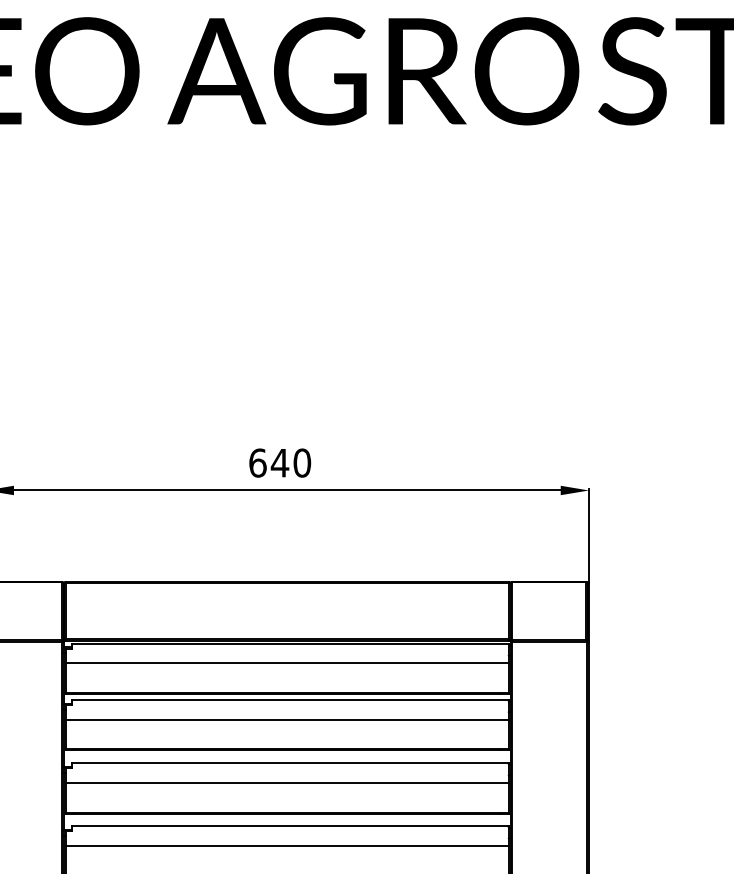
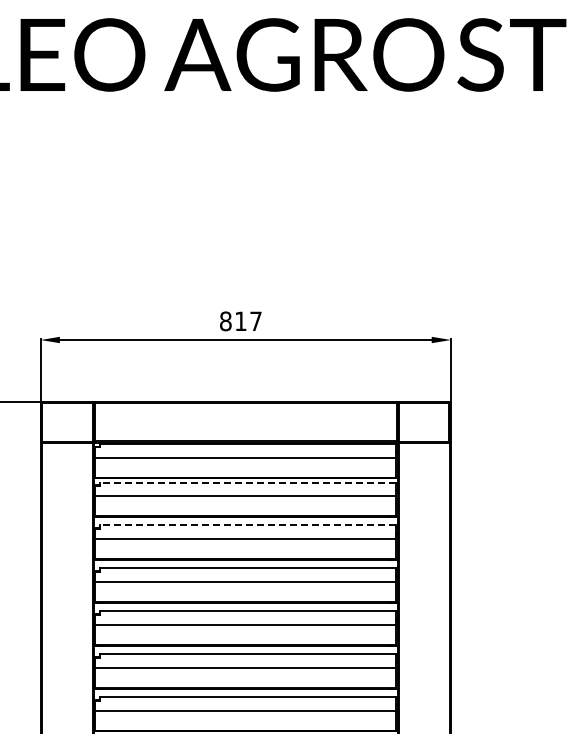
text: (279, 463) -> (240, 321), 640 -> 817
line: (289, 700) -> (247, 482), solid -> dashed
line: (289, 763) -> (247, 525), solid -> dashed

